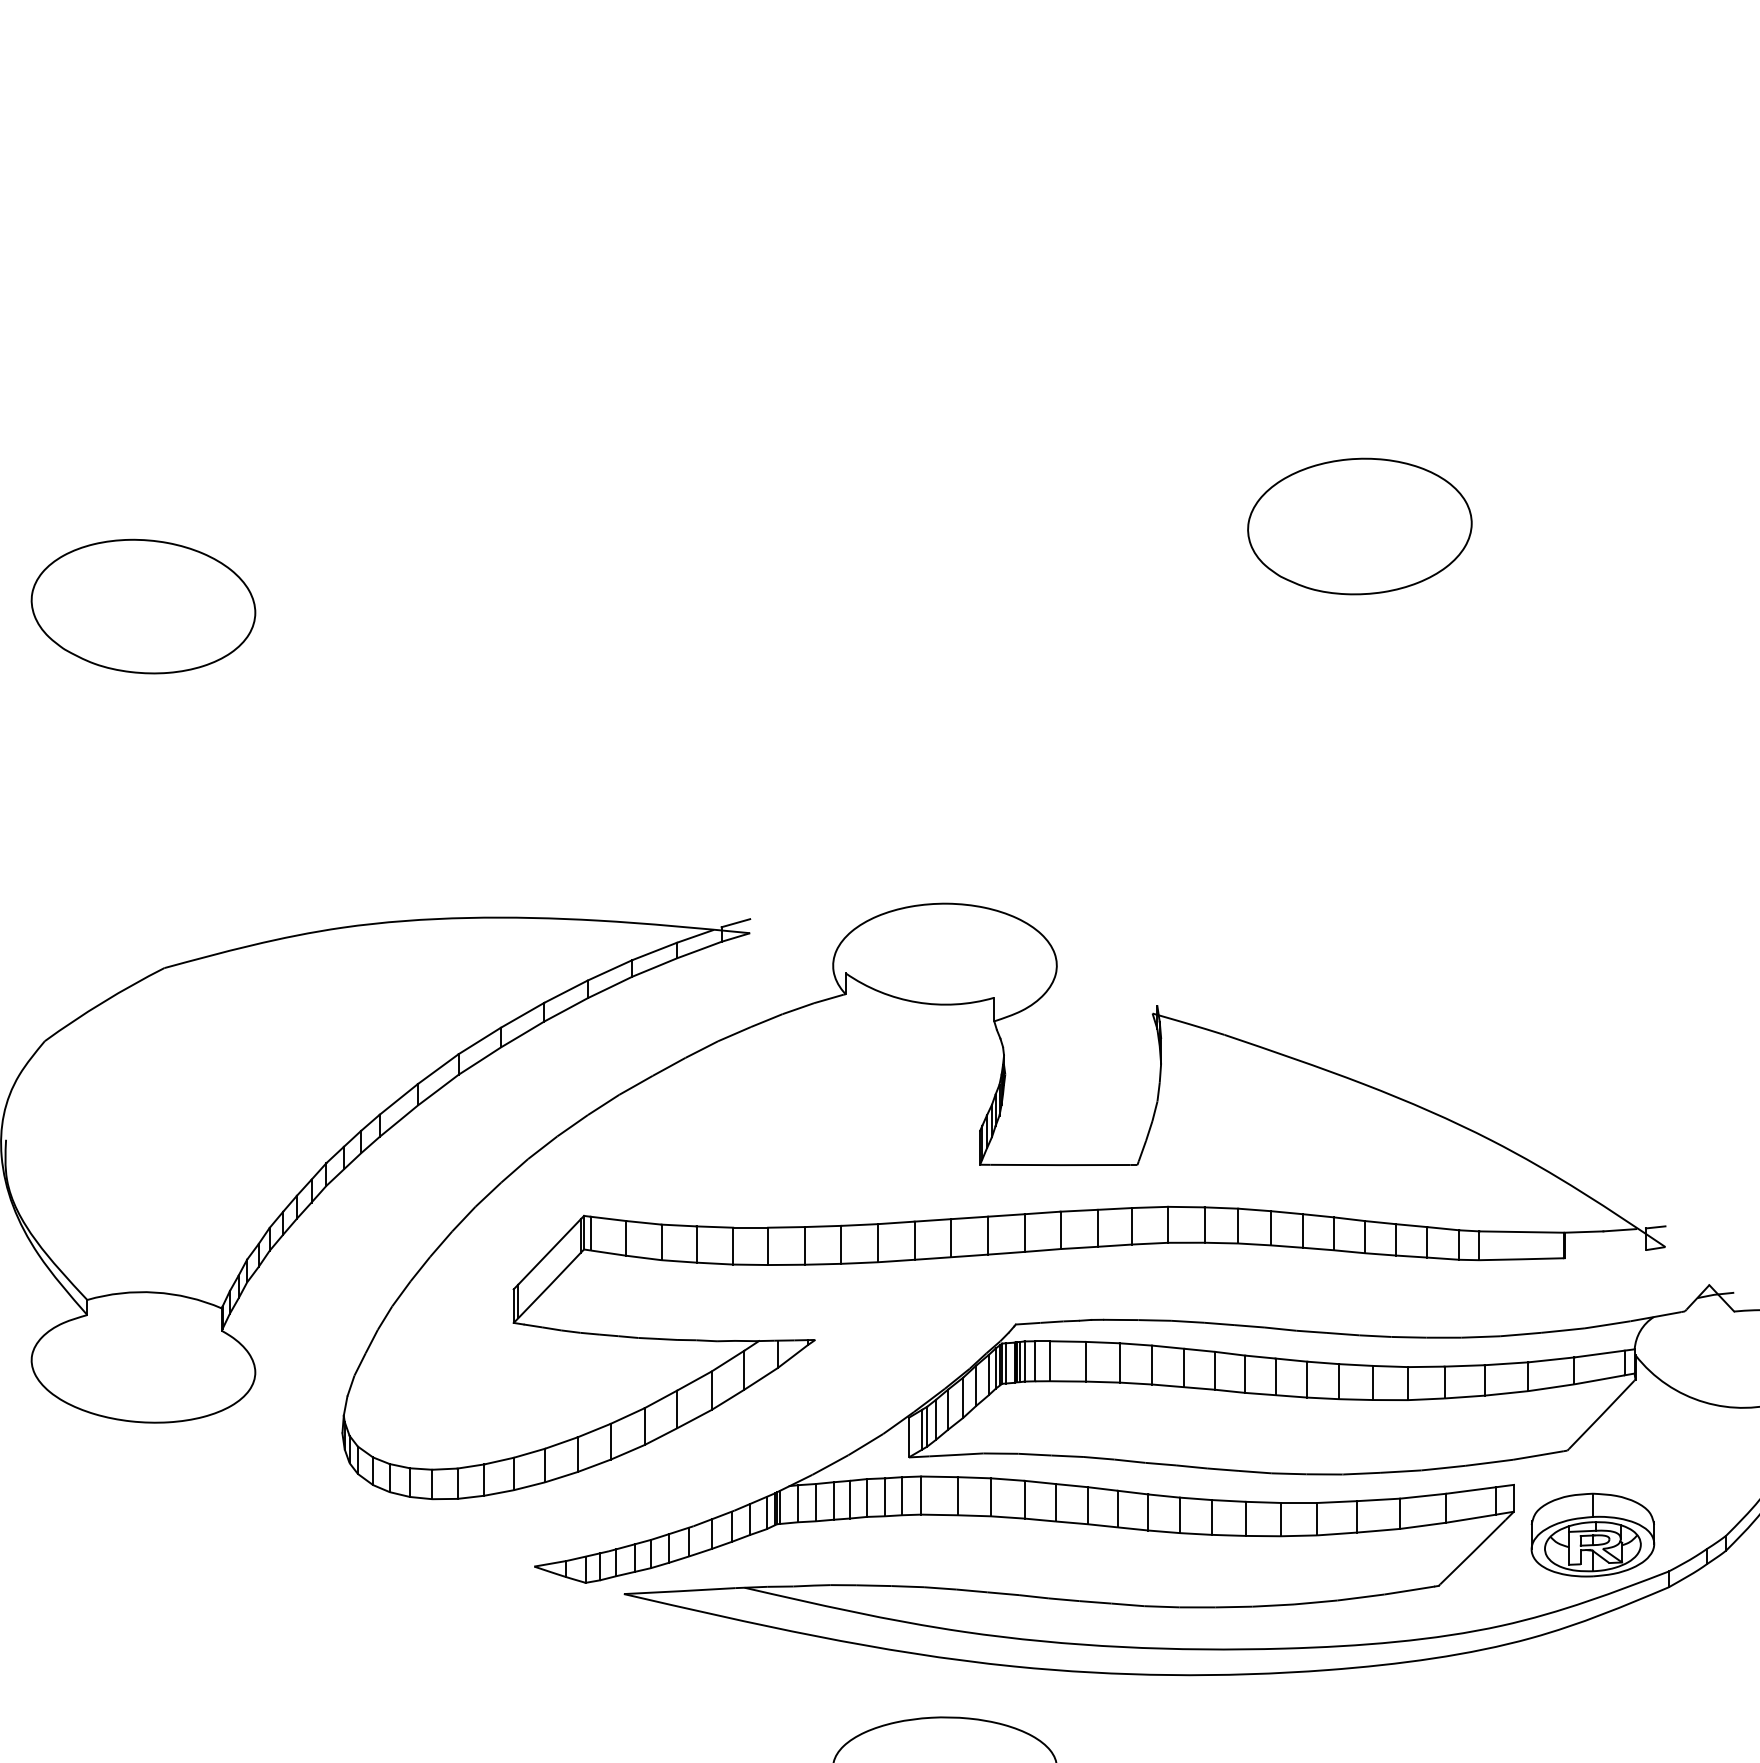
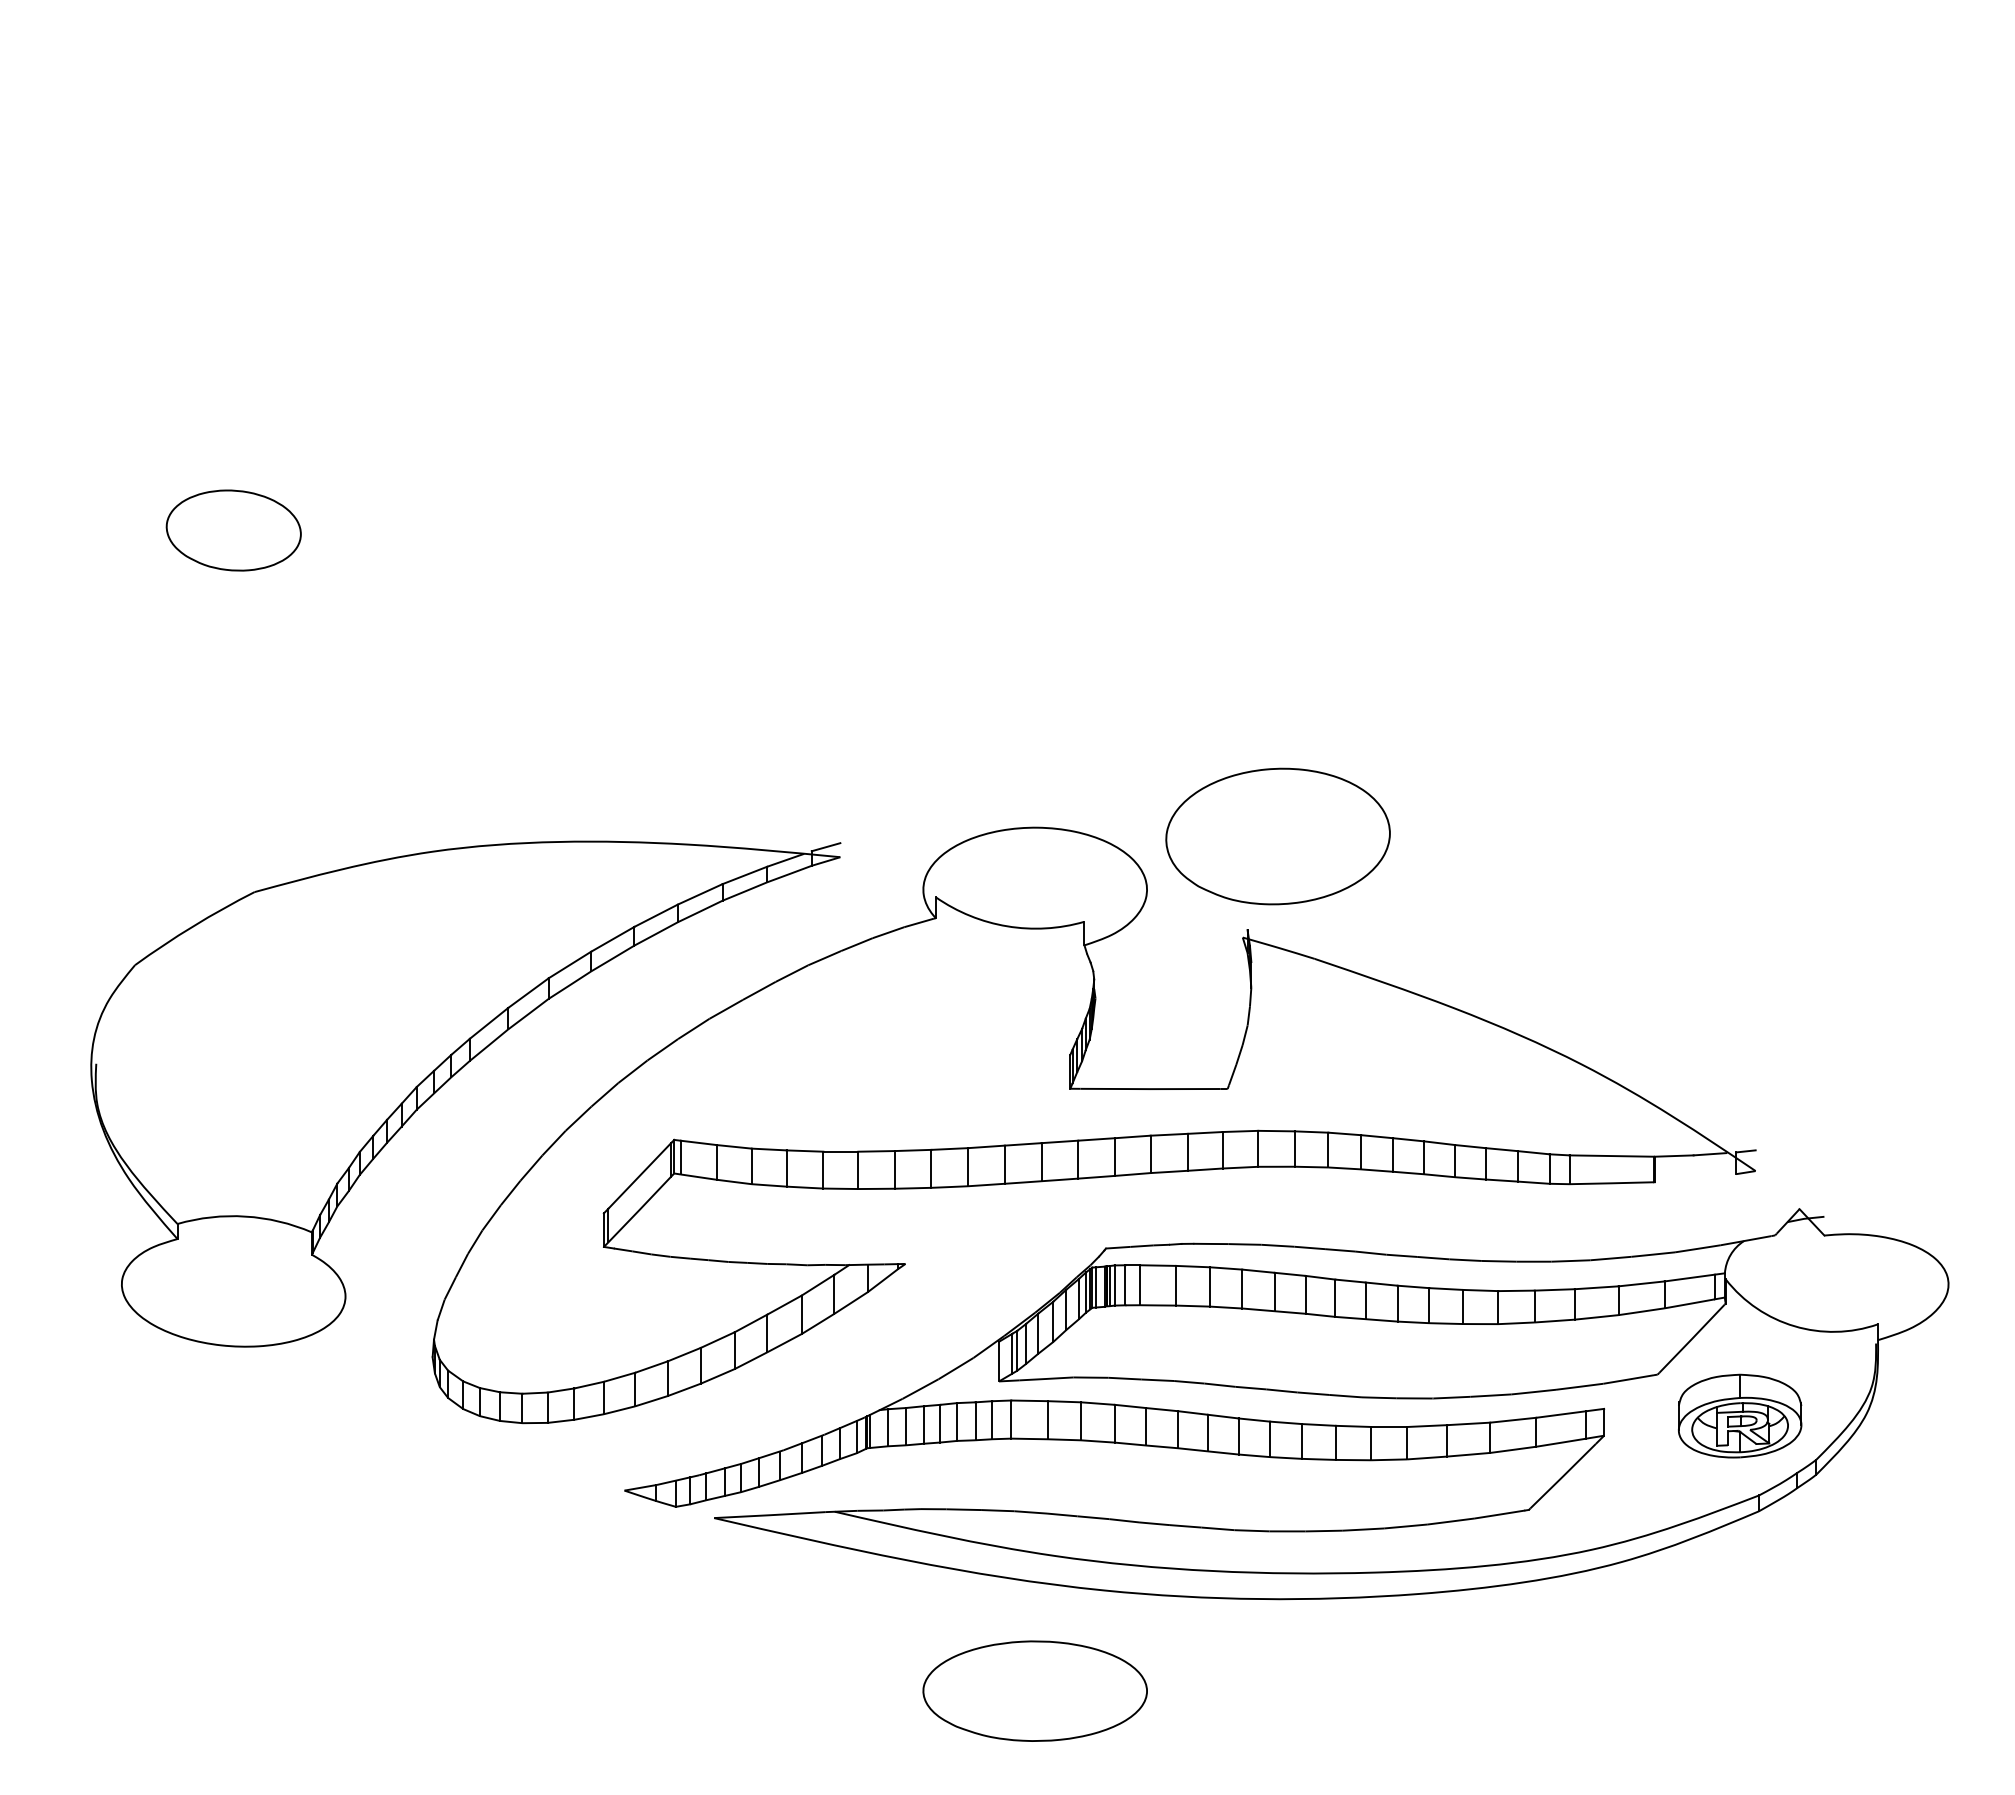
part: (1359, 526) -> (1277, 836), moved
part: (143, 606) -> (233, 530), size x0.6
part: (1593, 1534) -> (1740, 1415), moved

